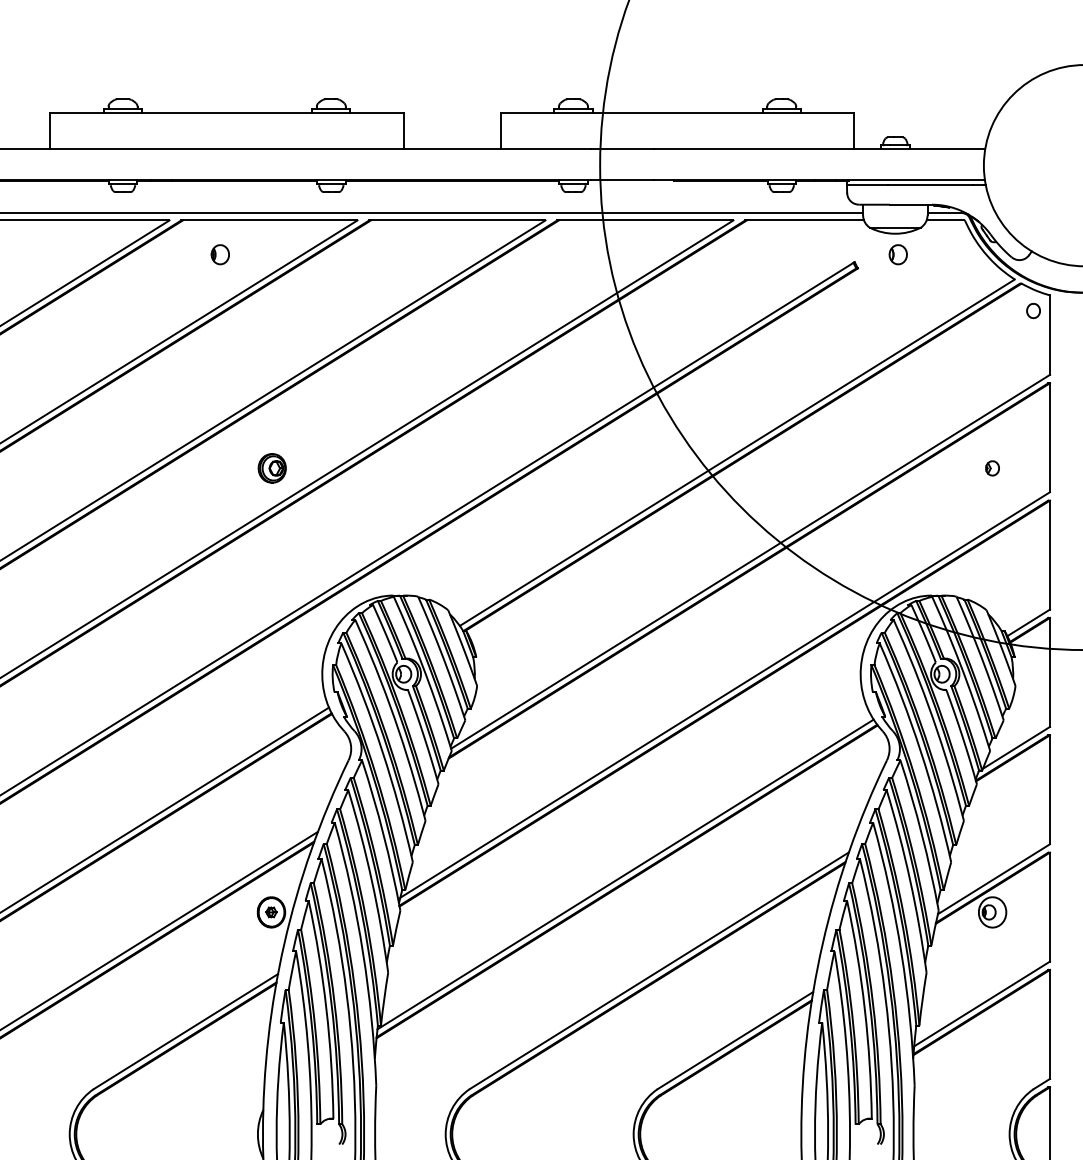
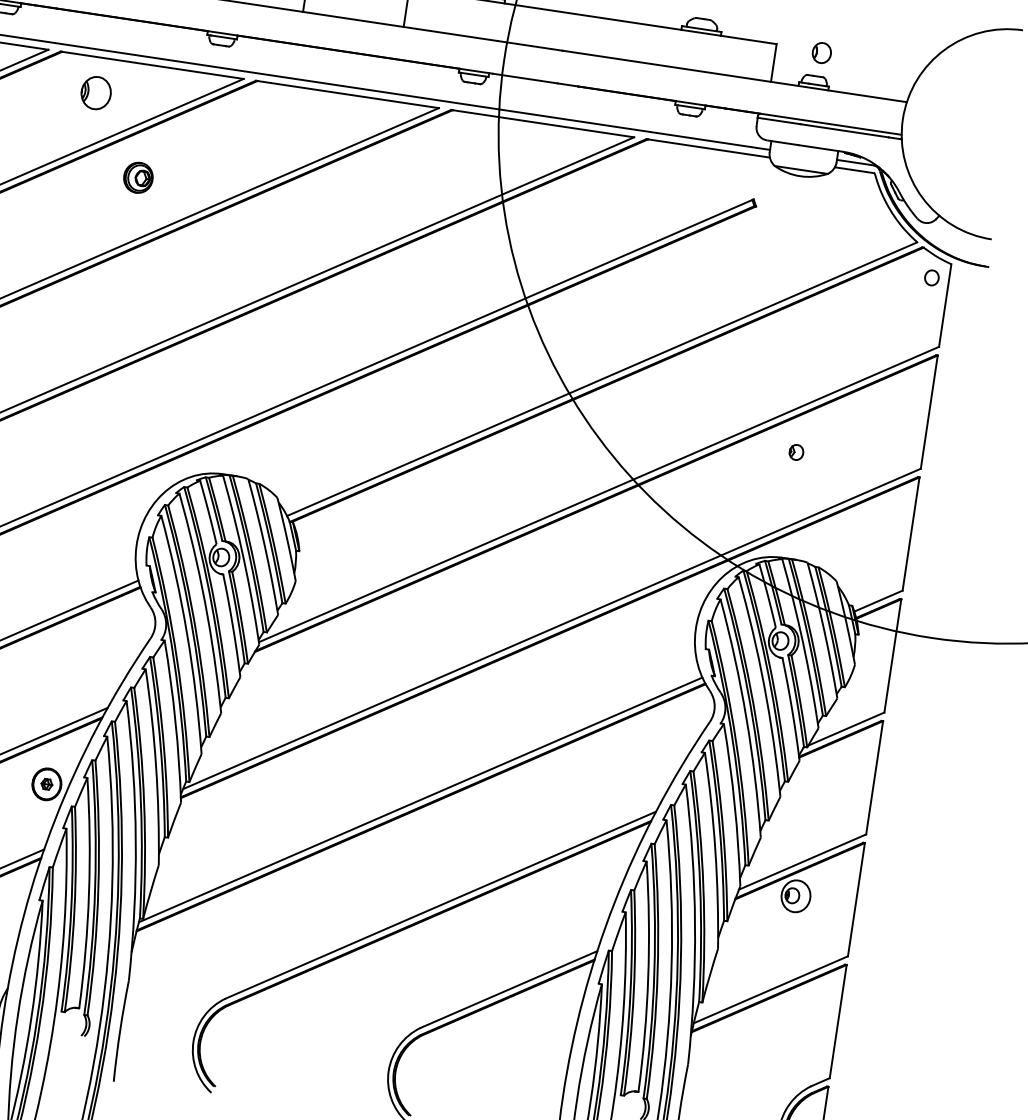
part: (219, 254) -> (95, 92), size x1.6
part: (897, 254) -> (821, 52), moved
part: (271, 468) -> (137, 177), moved
part: (992, 468) -> (796, 452), moved

